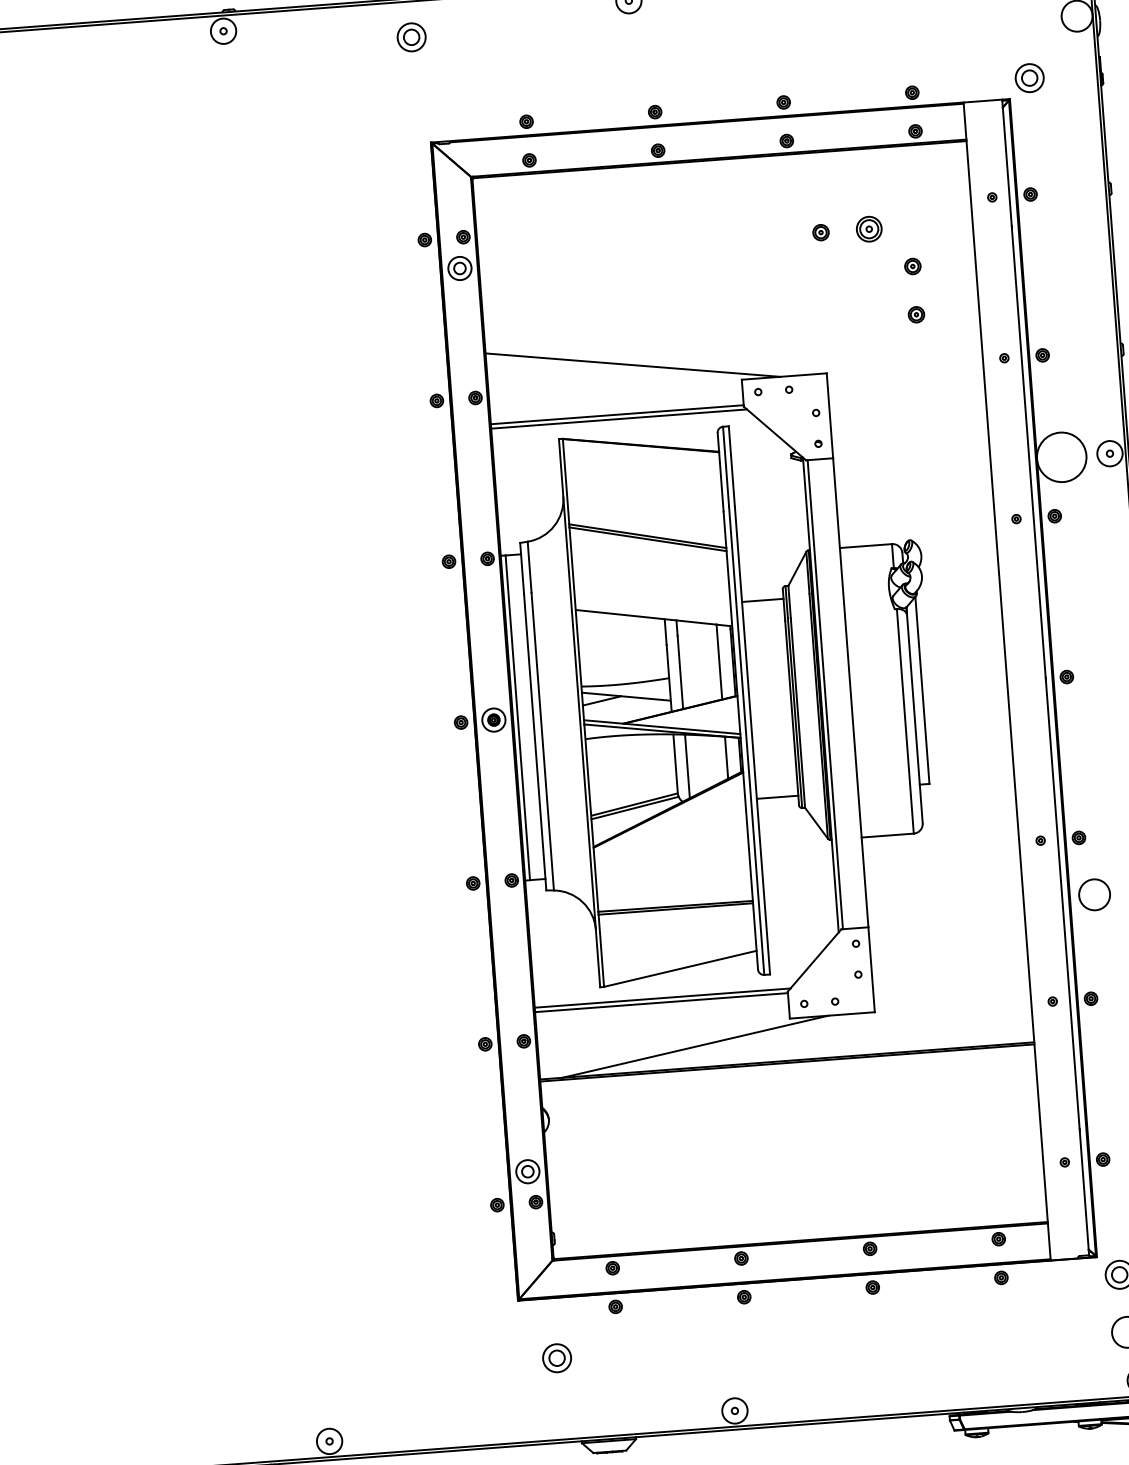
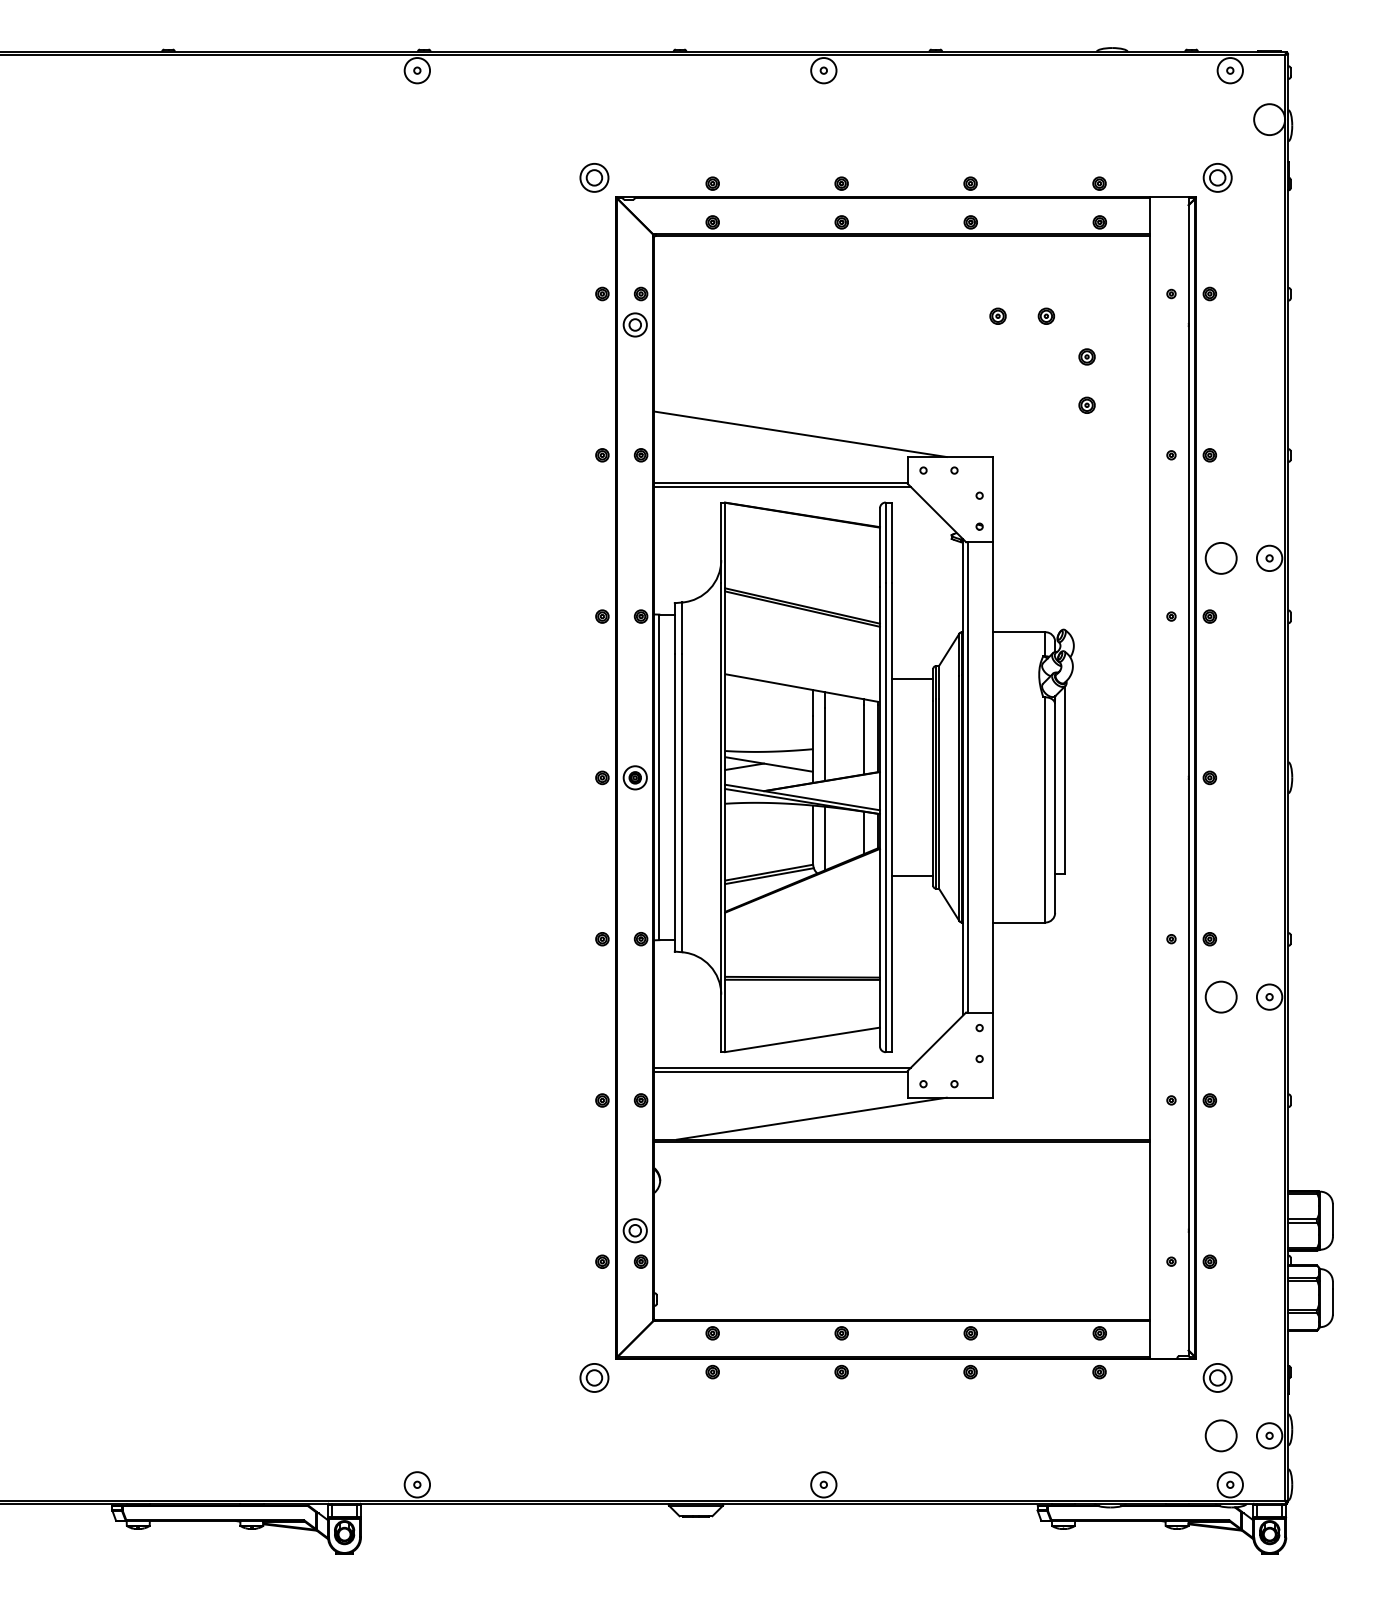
part: (411, 36) -> (594, 177), moved
part: (869, 228) -> (1046, 315), size x0.62
circle: (1060, 456) -> (1220, 557), size x0.62
part: (557, 1357) -> (594, 1377), moved

